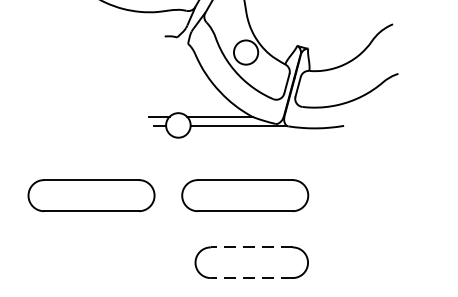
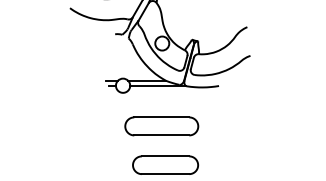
part: (91, 195) -> (72, 126), removed
line: (251, 247) -> (165, 156), dashed -> solid
line: (251, 278) -> (165, 174), dashed -> solid

